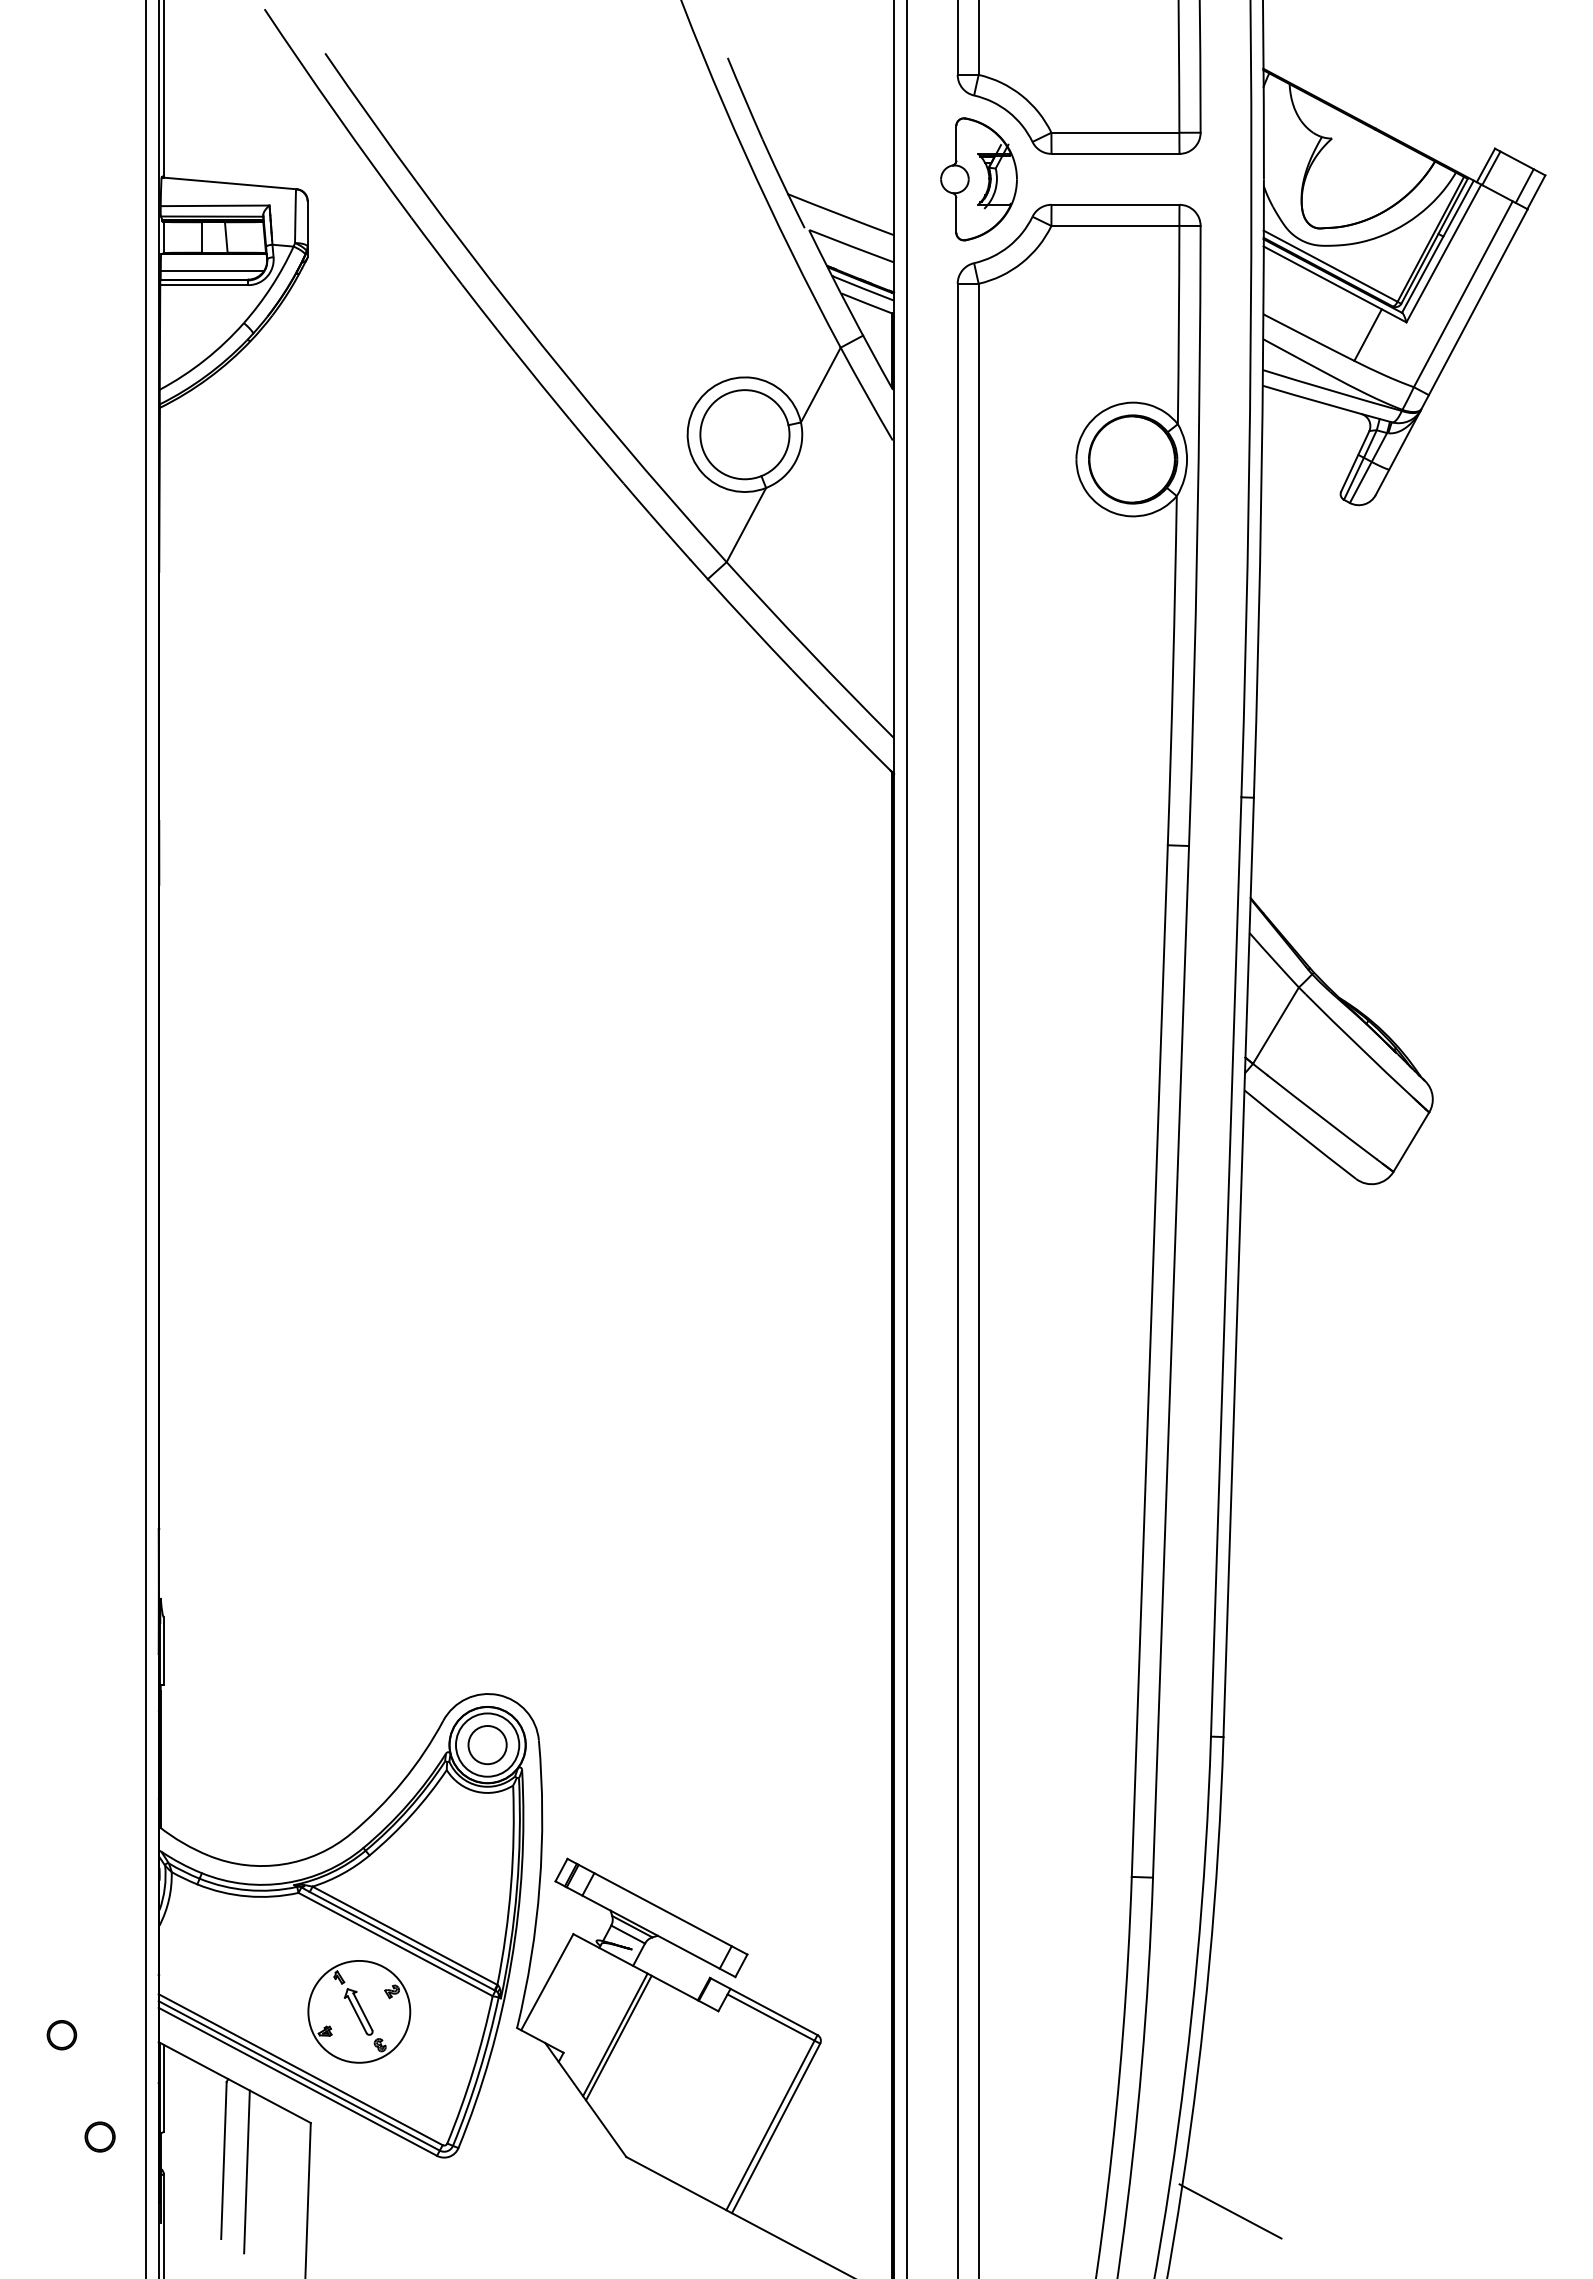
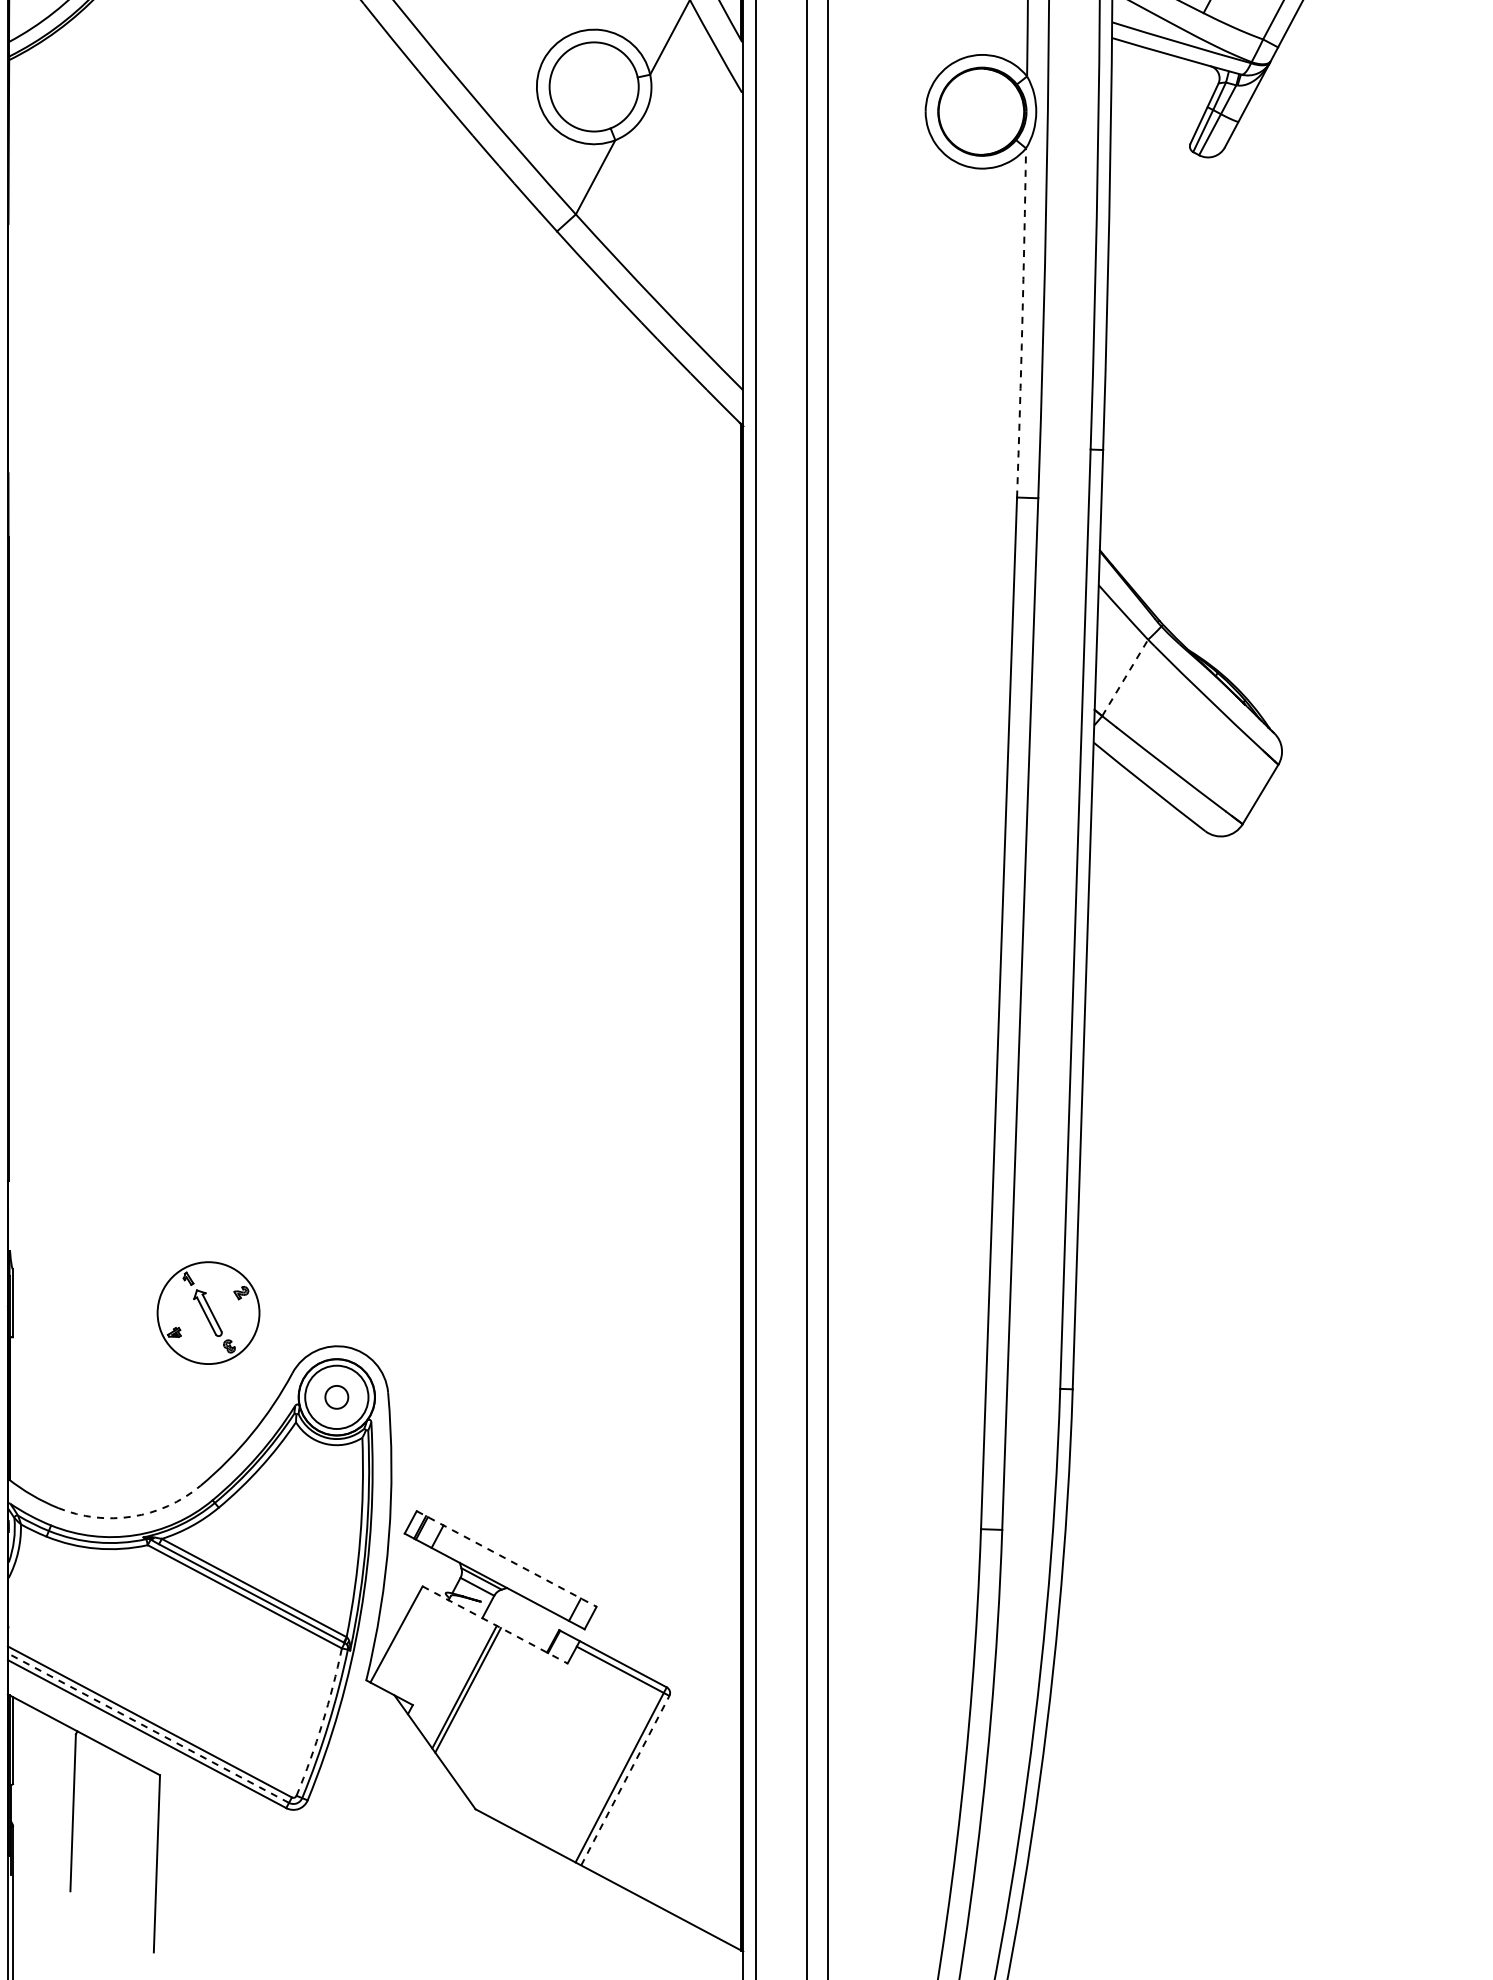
arc: (1173, 670) -> (1022, 322), solid -> dashed
line: (1275, 1025) -> (1124, 677), solid -> dashed
circle: (487, 1744) -> (336, 1396), size x0.6
arc: (283, 1864) -> (132, 1516), solid -> dashed
line: (657, 1906) -> (506, 1558), solid -> dashed
line: (646, 1972) -> (495, 1624), solid -> dashed
part: (359, 2011) -> (208, 1312), moved
arc: (473, 2070) -> (322, 1722), solid -> dashed
line: (298, 2075) -> (147, 1727), solid -> dashed
line: (776, 2128) -> (625, 1780), solid -> dashed
line: (246, 2171) -> (95, 1823), removed
line: (1230, 2211) -> (1079, 1863), removed

